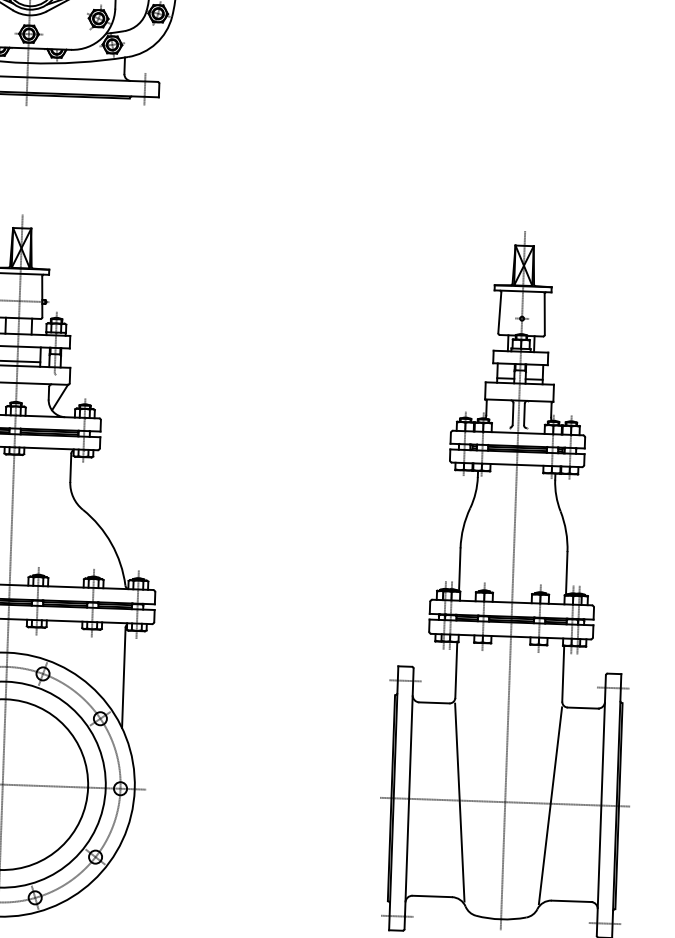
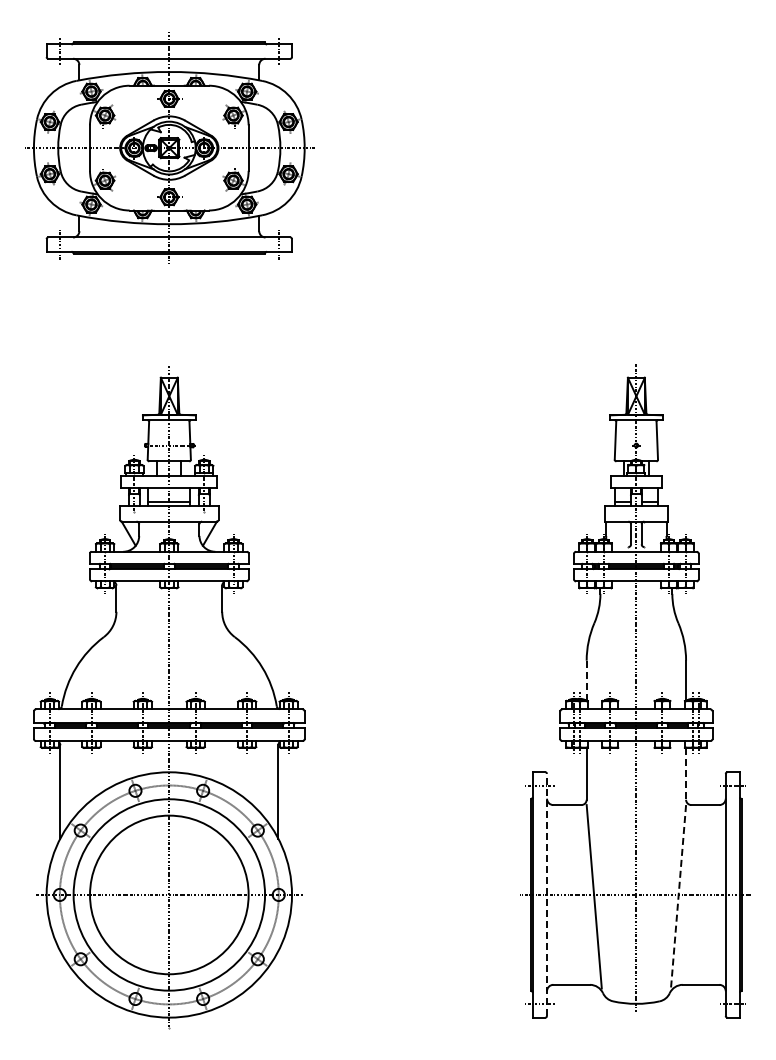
line: (459, 569) -> (586, 680), solid -> dashed
line: (563, 673) -> (686, 773), solid -> dashed
line: (409, 798) -> (547, 894), solid -> dashed
line: (550, 806) -> (678, 897), solid -> dashed

